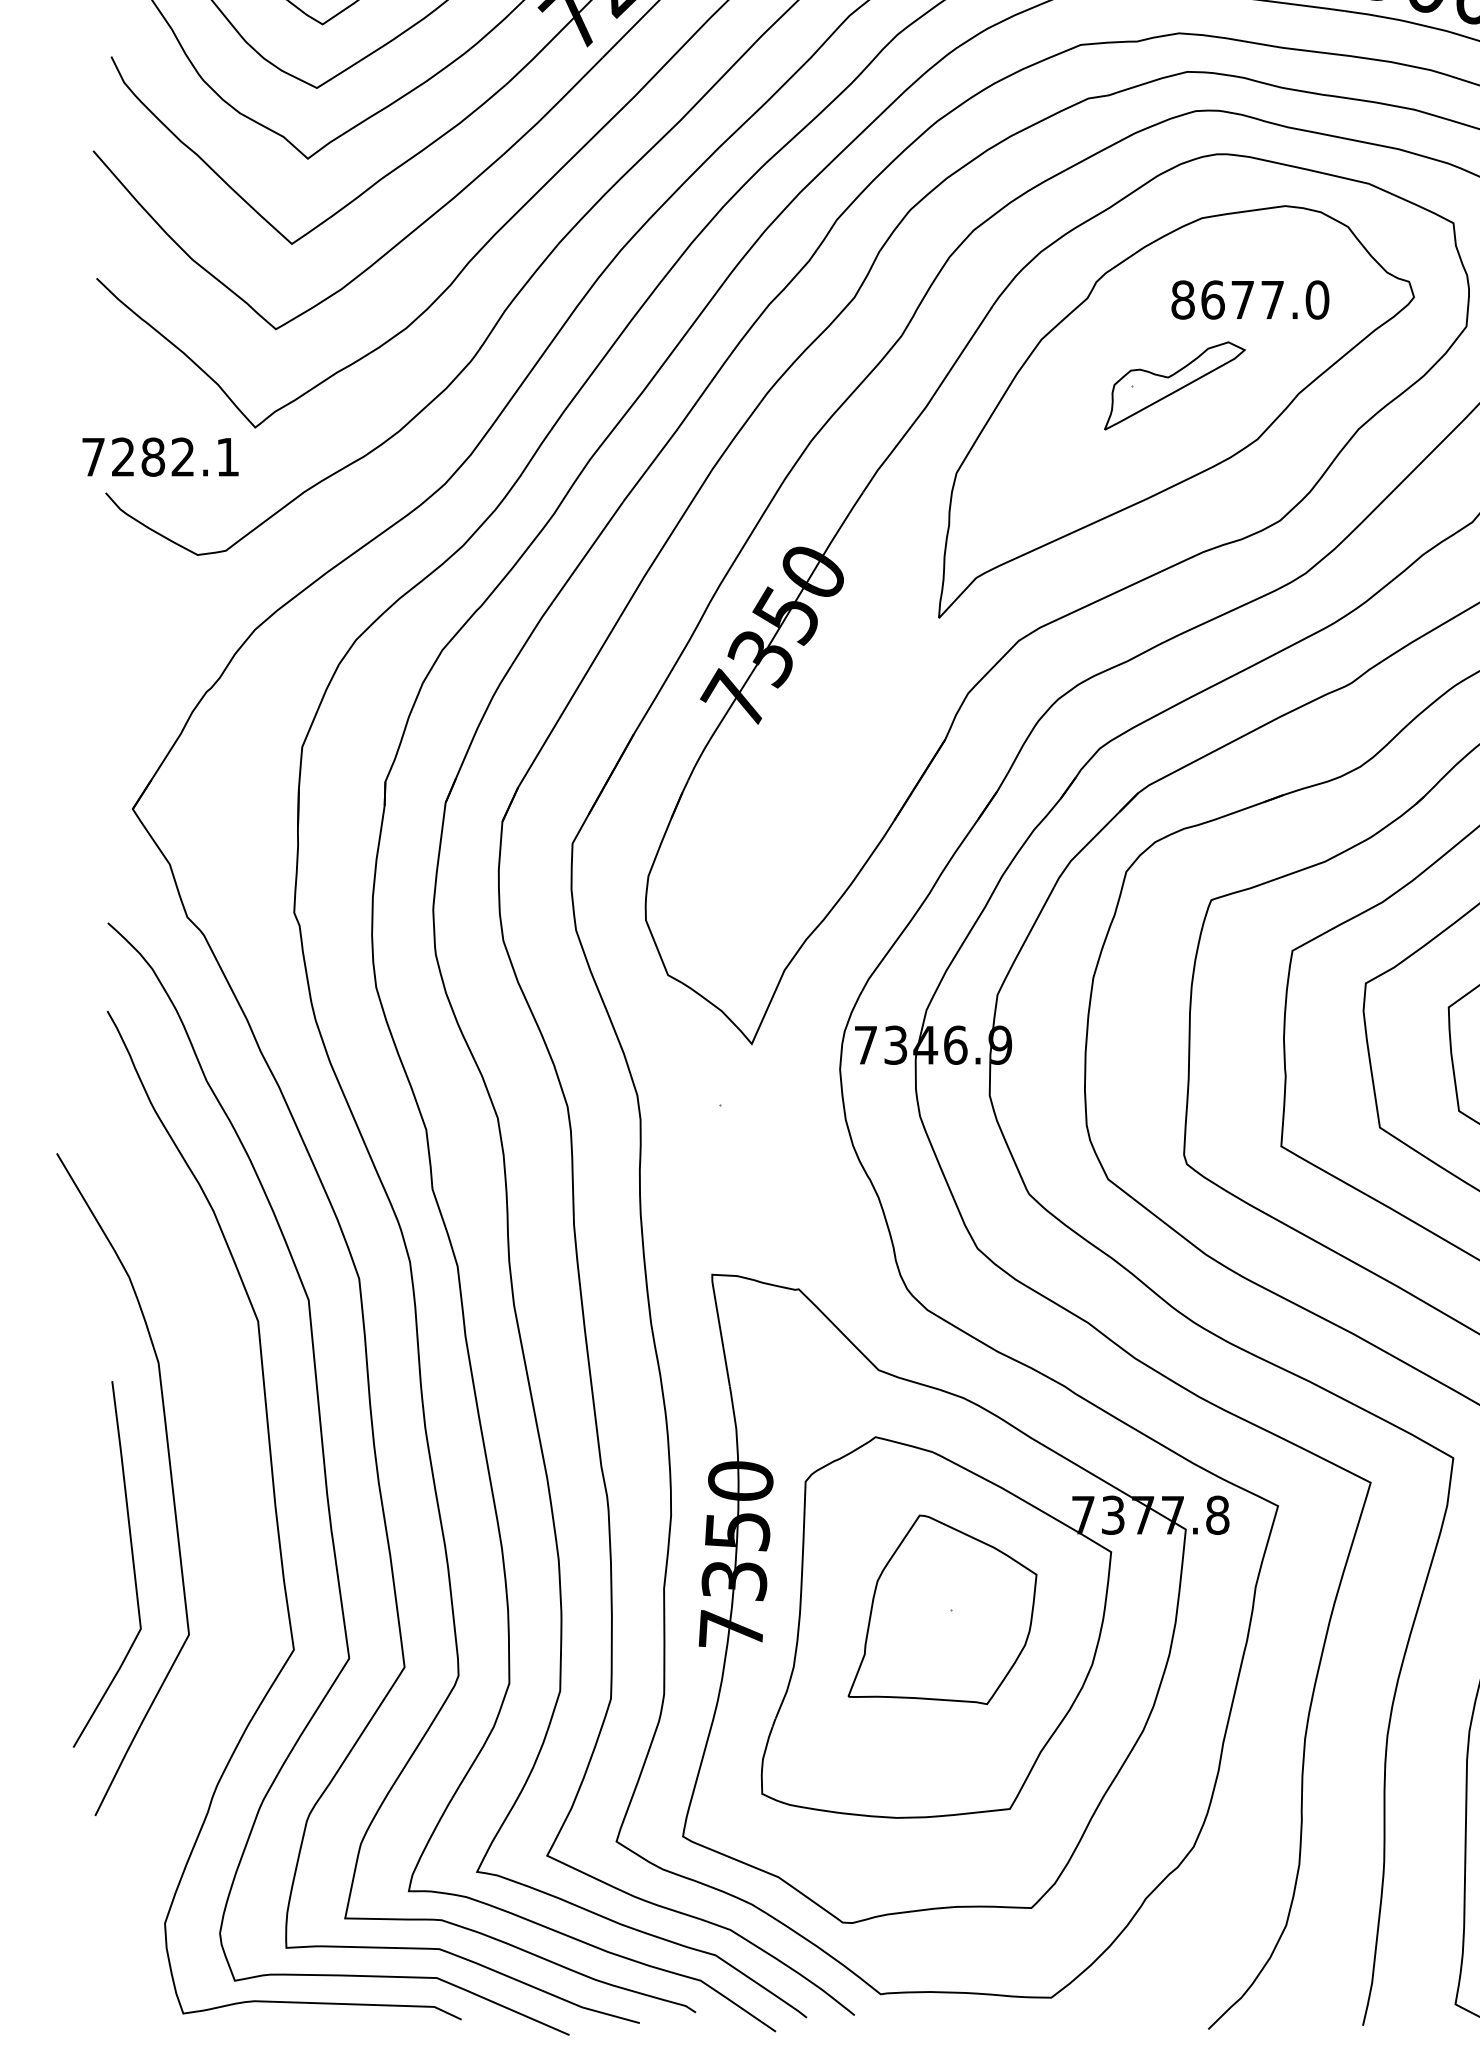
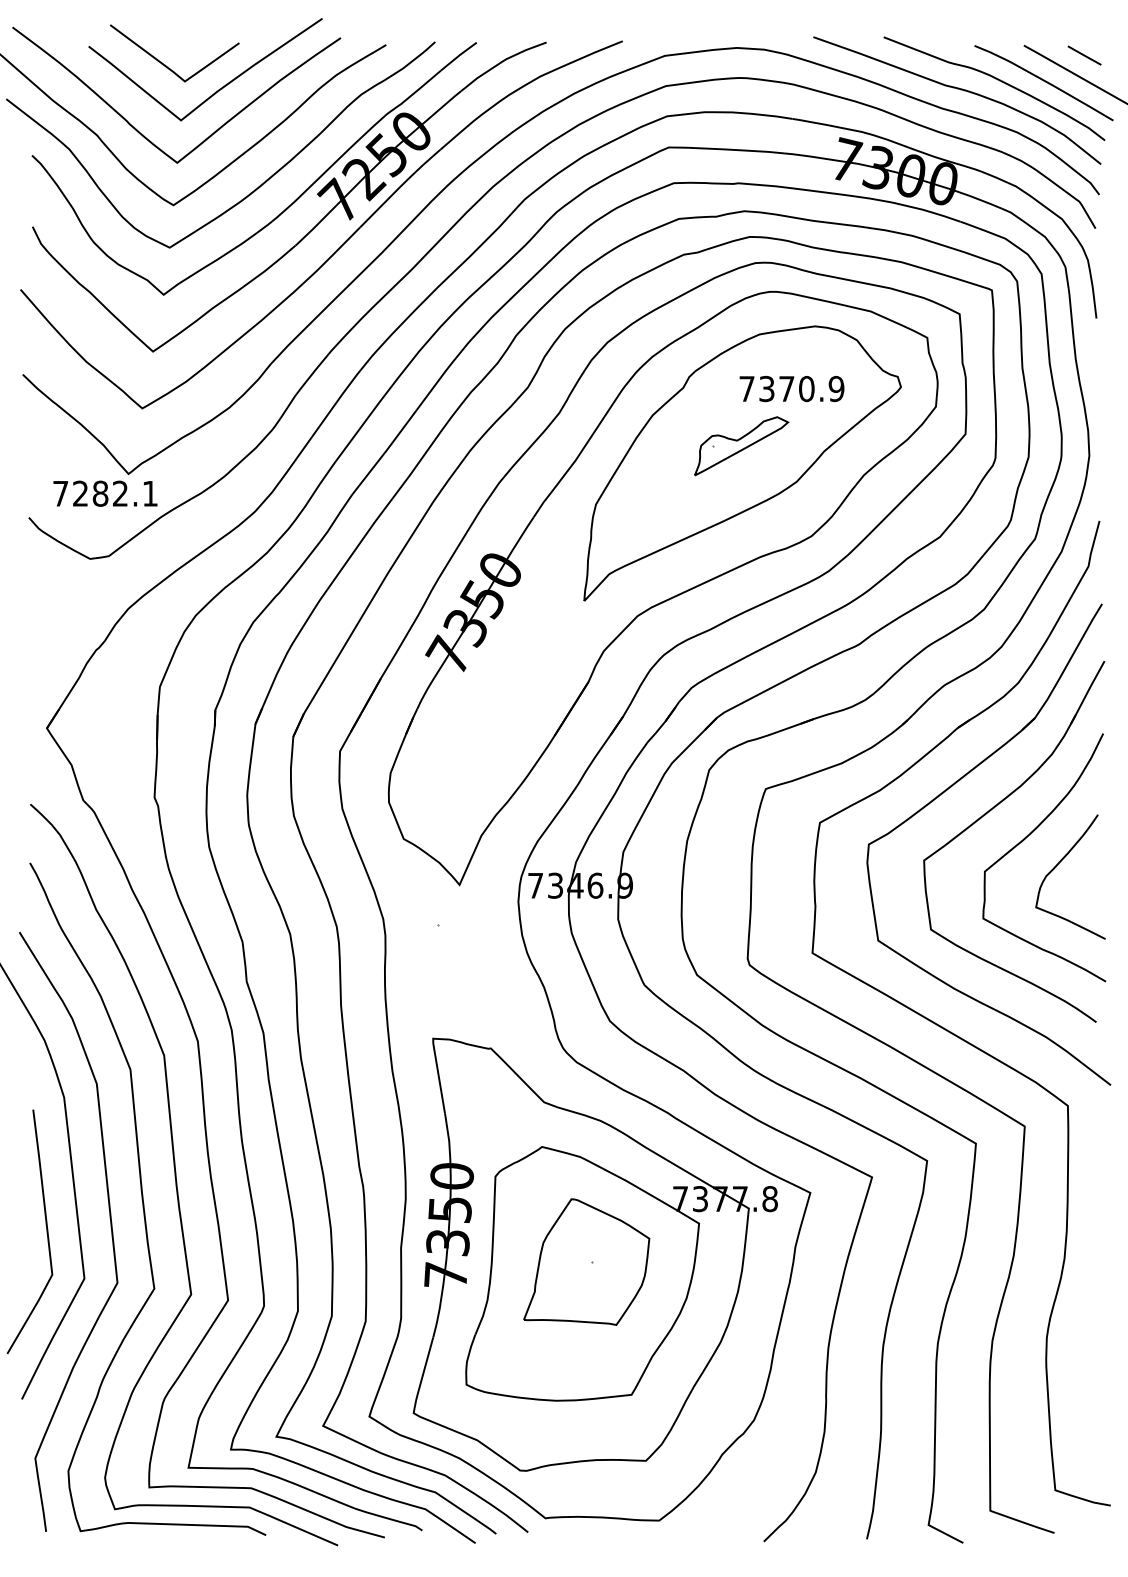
text: (1249, 299) -> (791, 388), 8677.0 -> 7370.9
text: (160, 456) -> (105, 493), moved
curve: (228, 1557) -> (110, 1227), added

